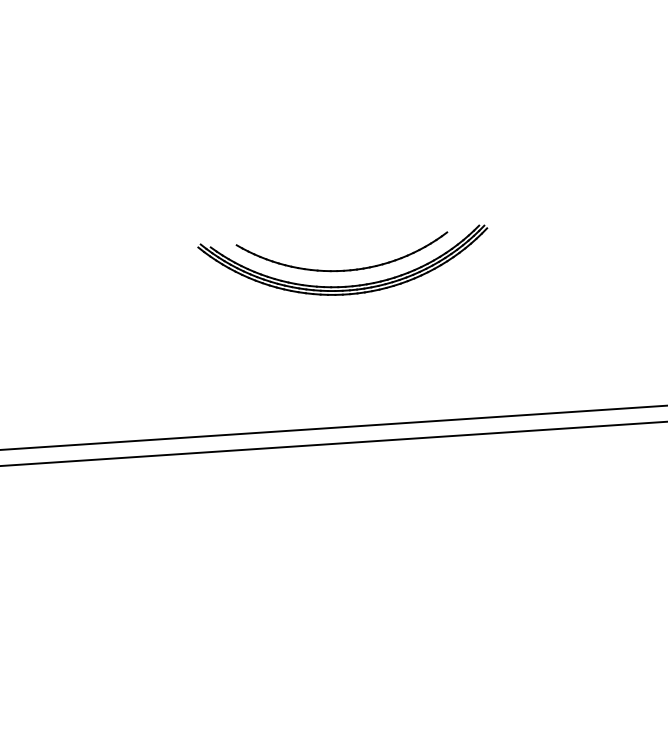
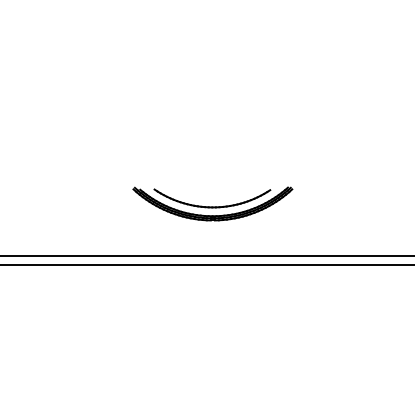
part: (343, 263) -> (212, 203), moved

